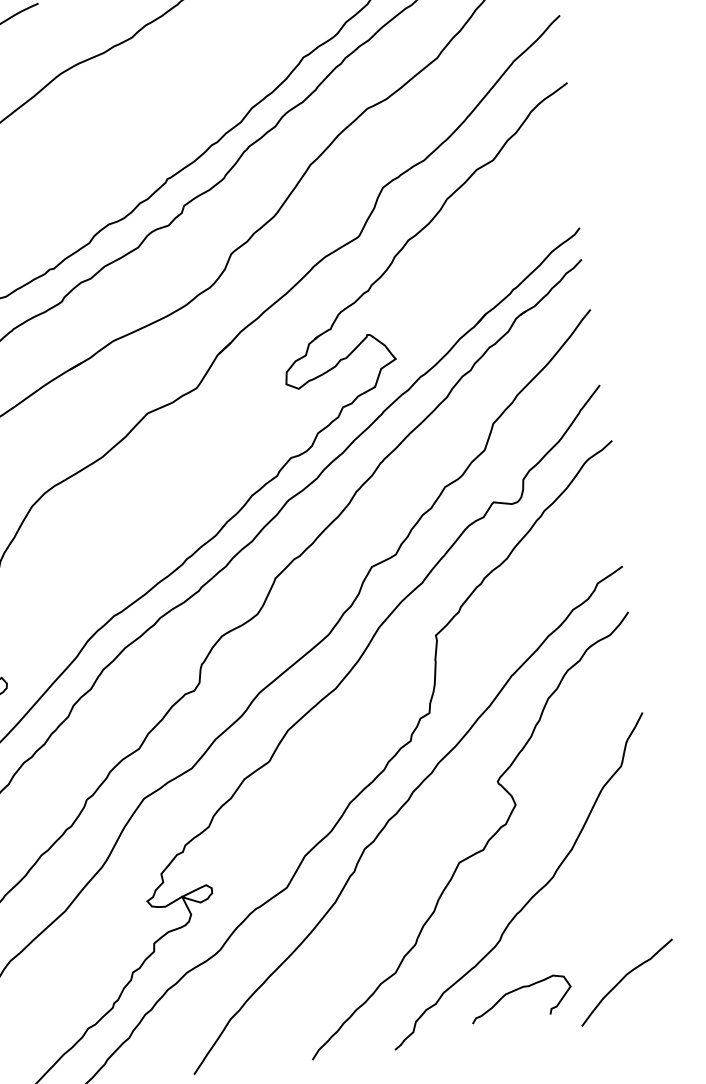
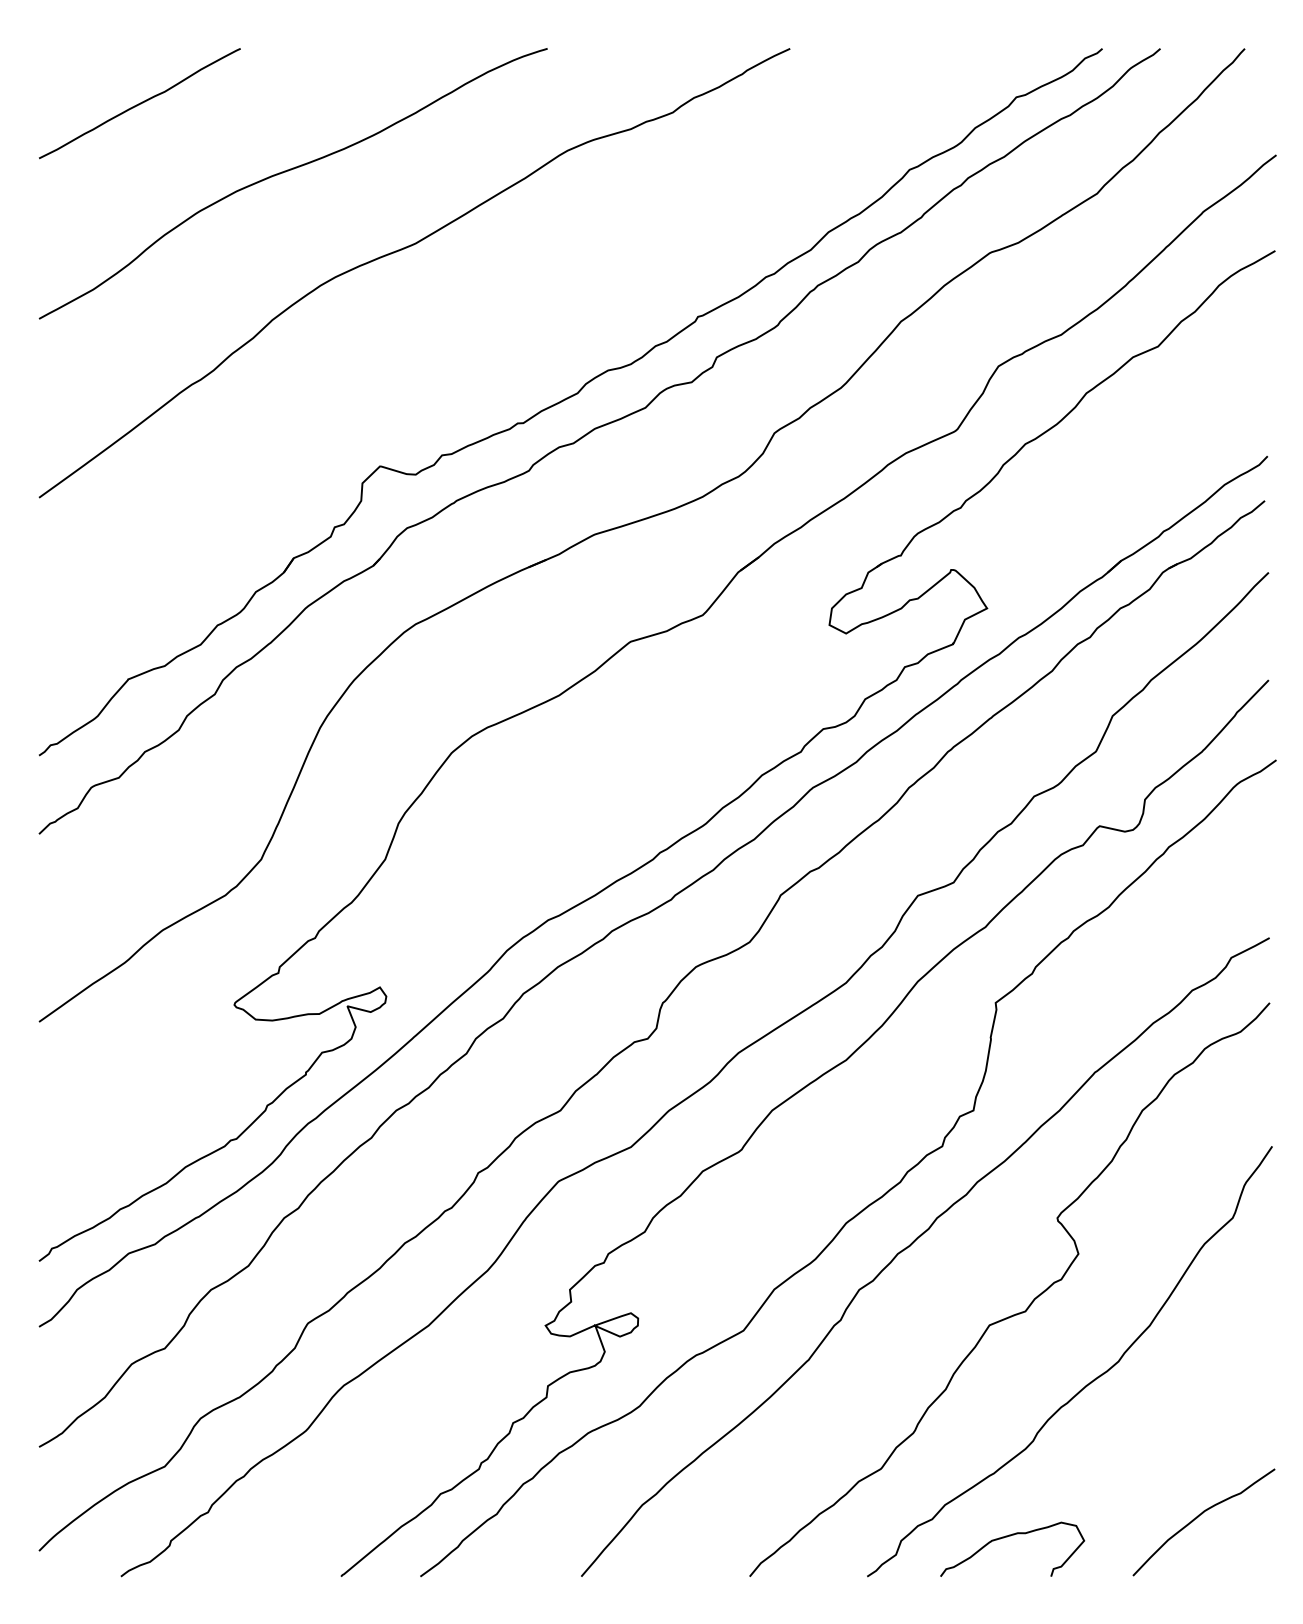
curve: (516, 990) -> (1007, 1537), moved

